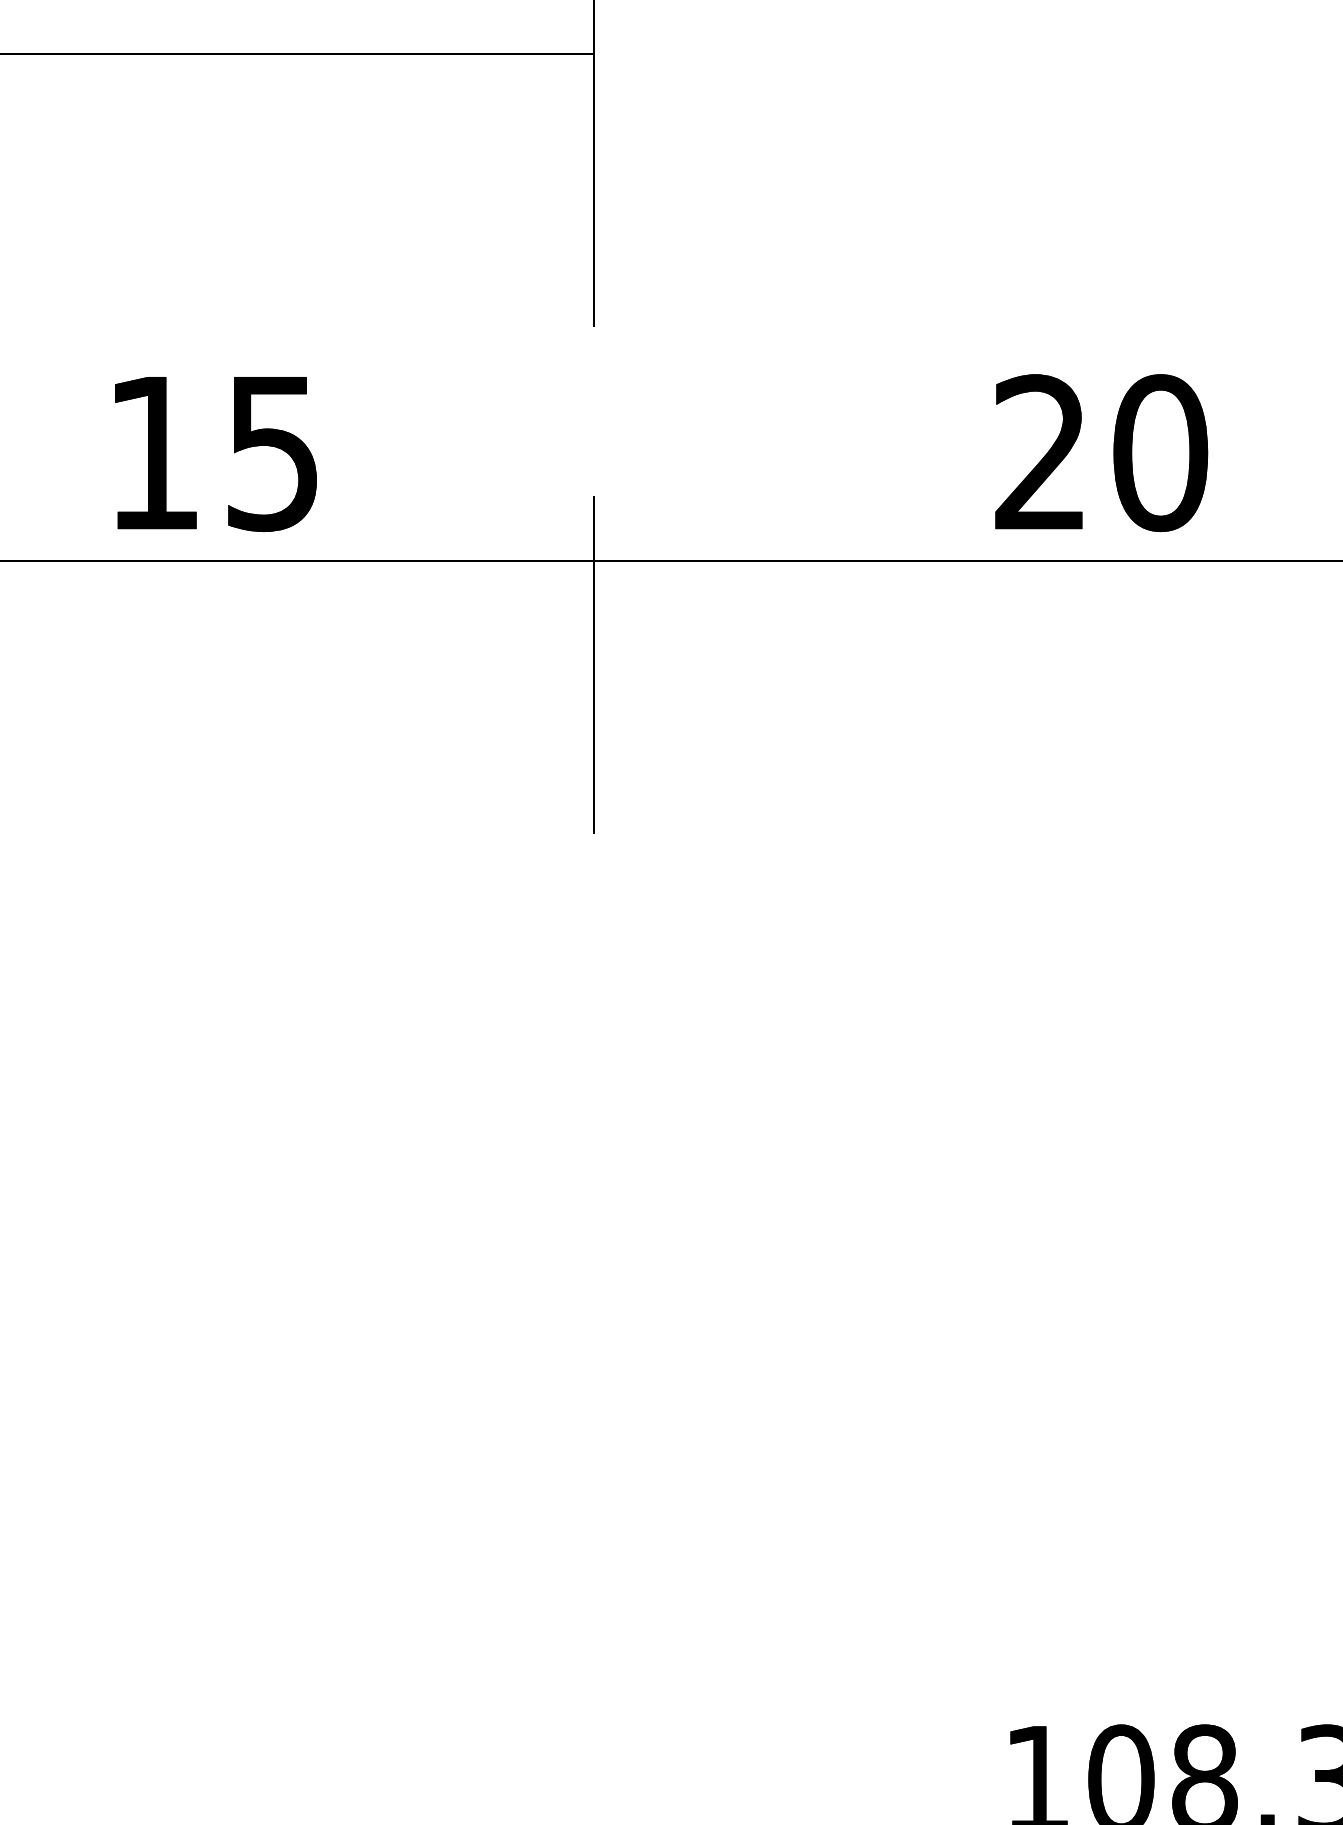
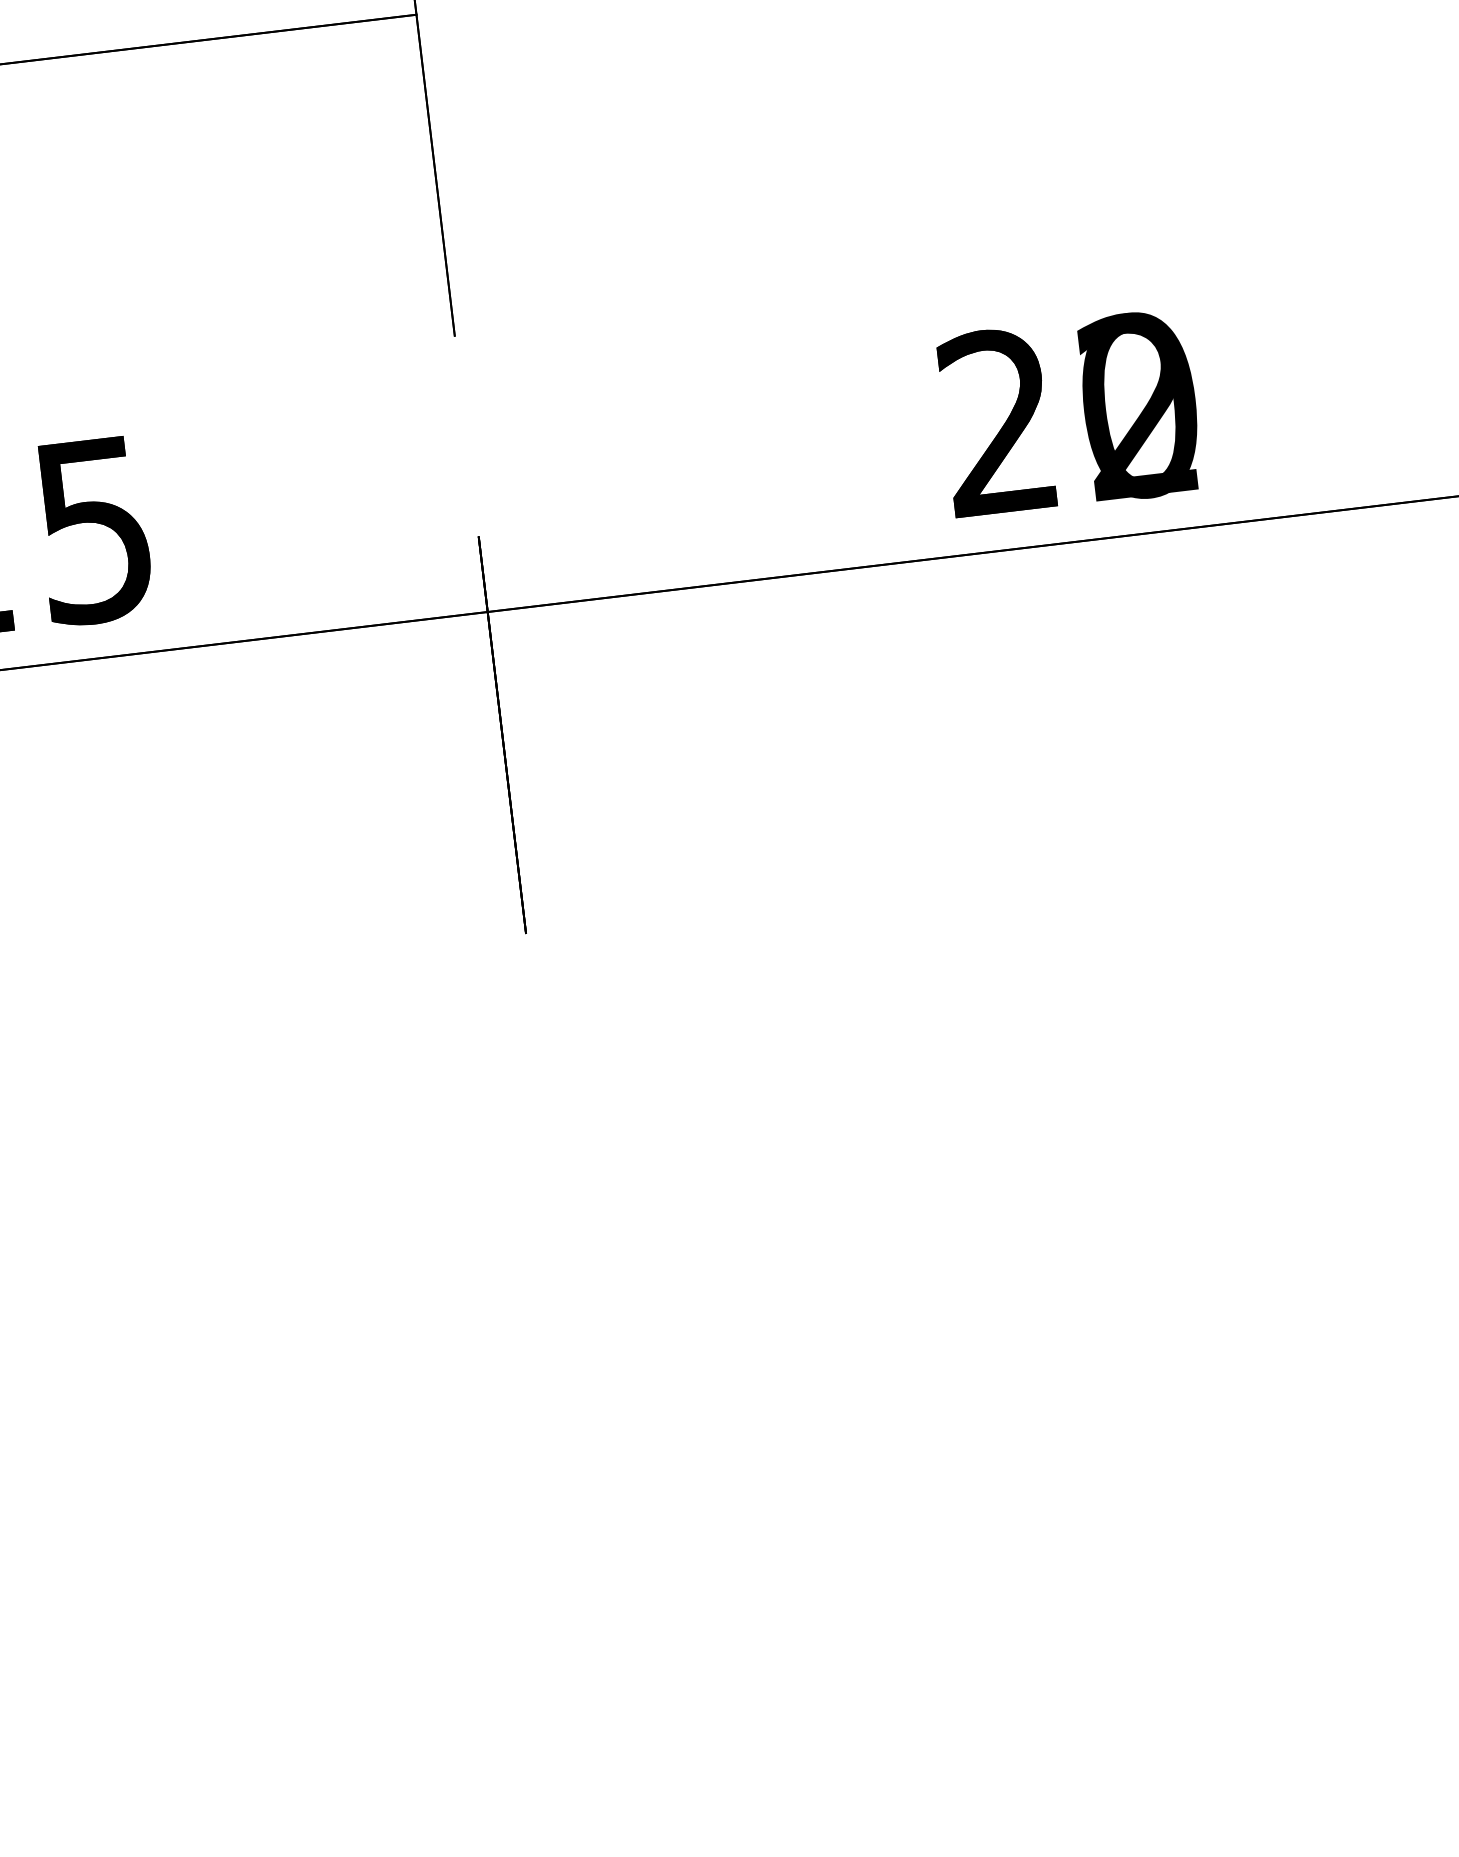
text: (1160, 452) -> (1139, 404), 20 -> 22

